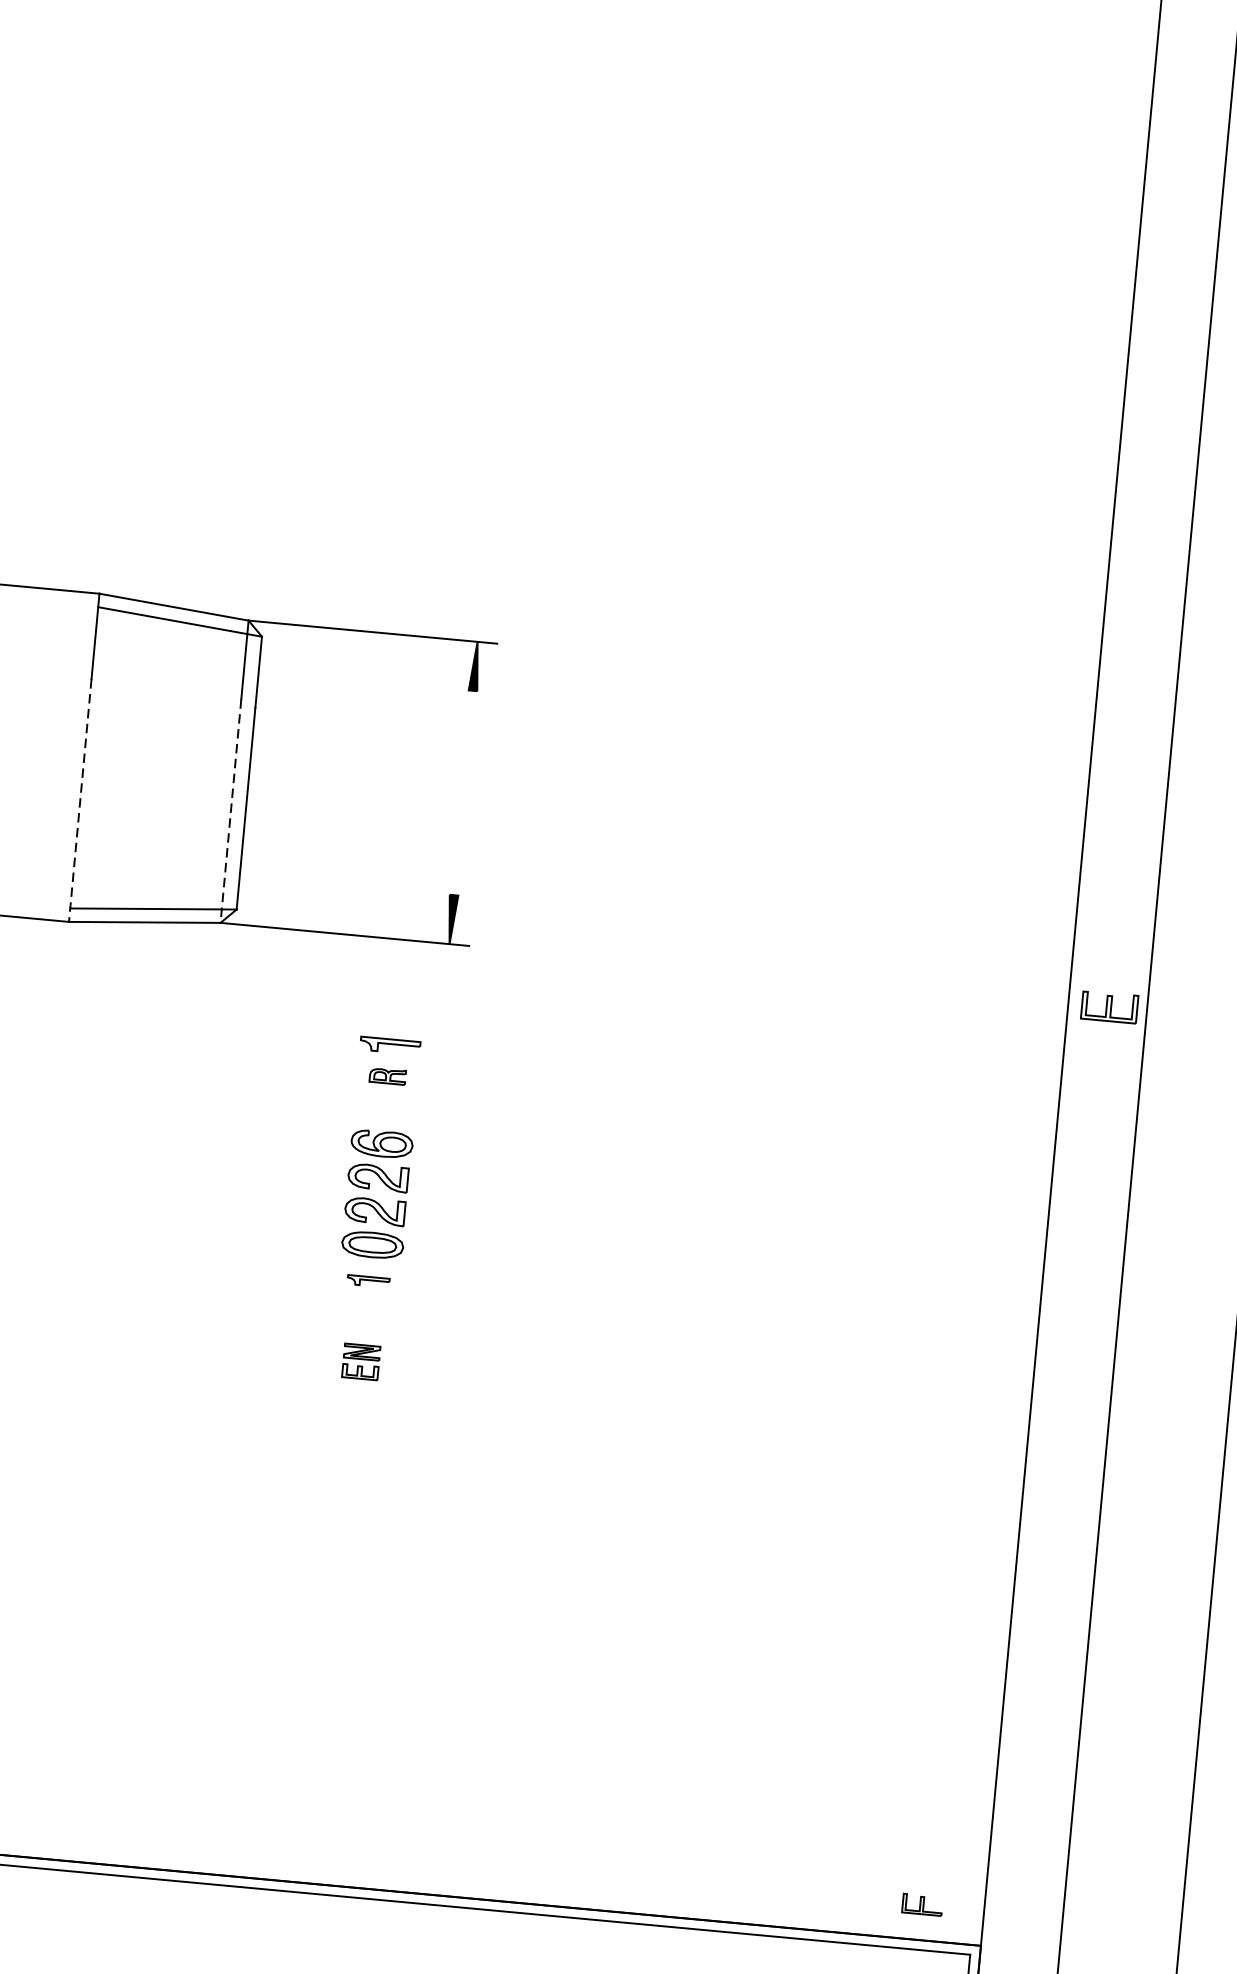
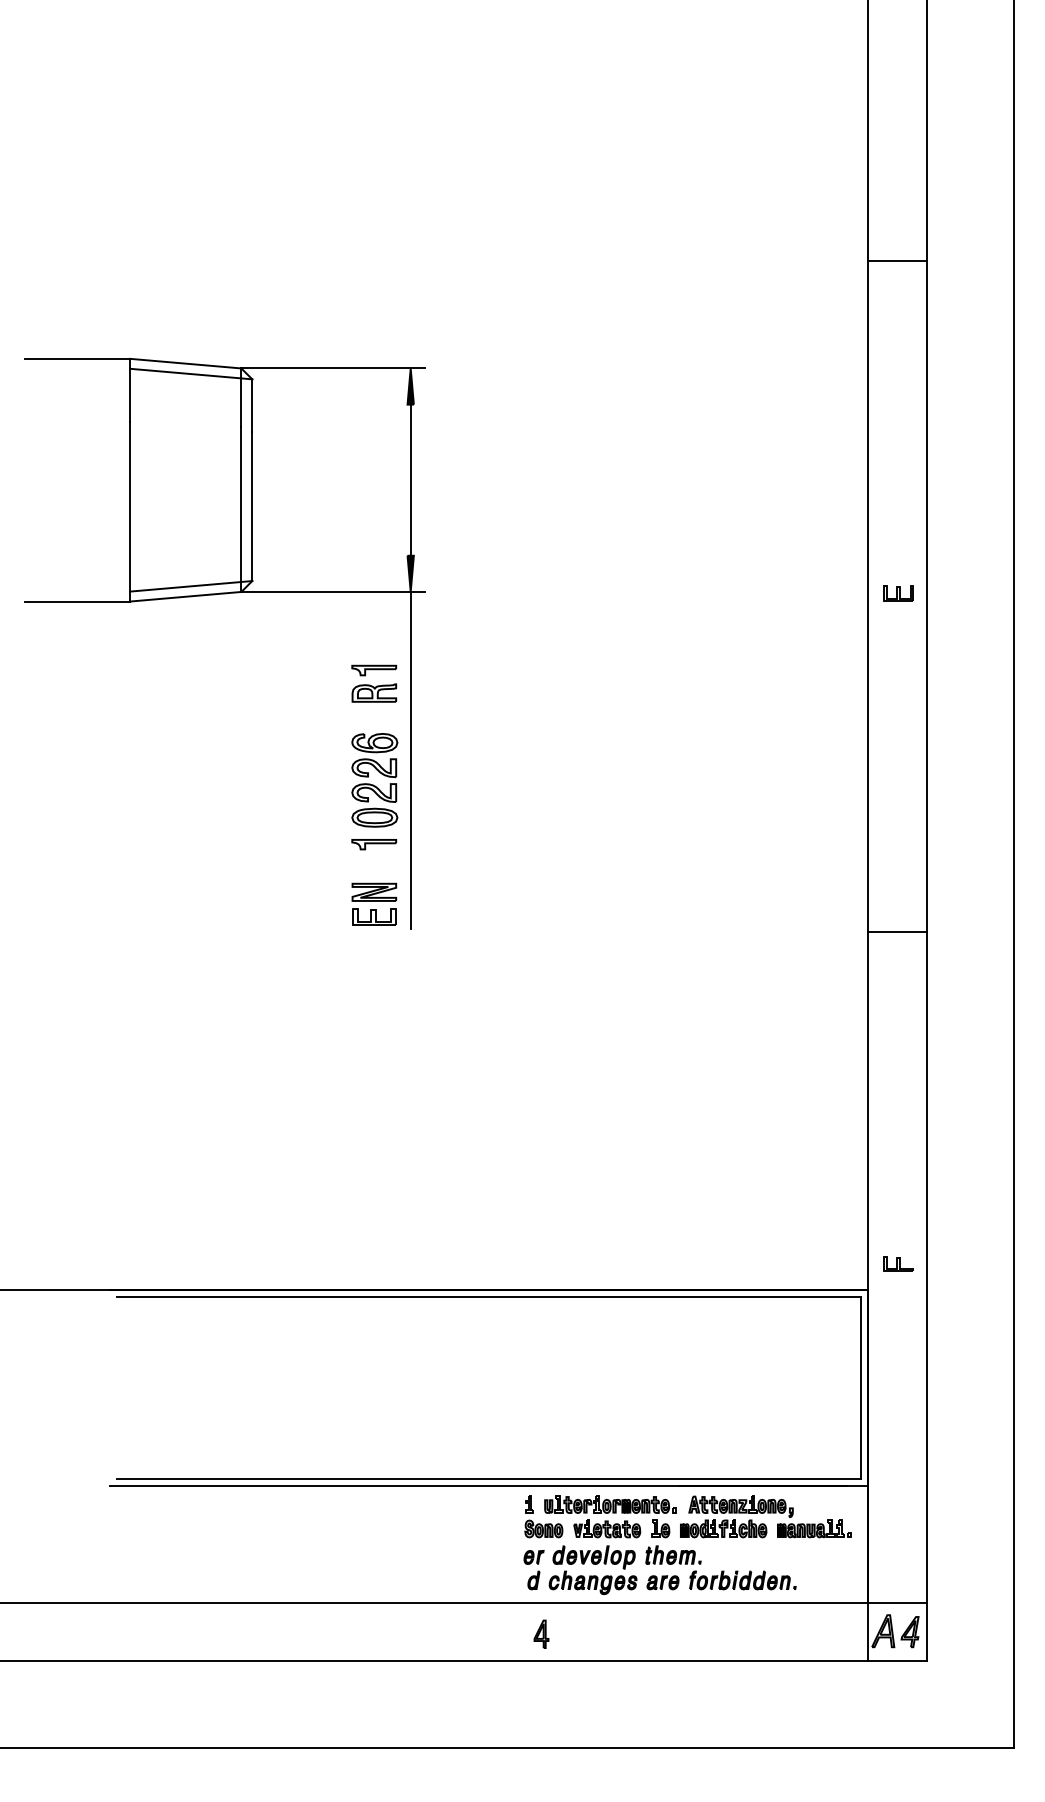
line: (1149, 556) -> (897, 260), added
line: (463, 792) -> (410, 479), added
line: (80, 800) -> (130, 511), dashed -> solid
line: (231, 811) -> (241, 509), dashed -> solid
part: (1109, 1007) -> (898, 593), size x0.71
part: (387, 1075) -> (374, 692), size x1.67
line: (428, 1170) -> (410, 759), added
part: (368, 1281) -> (374, 844), size x1.43
part: (361, 1360) -> (374, 903), size x1.67
line: (1065, 1464) -> (897, 931), added
part: (922, 1903) -> (898, 1263), moved

